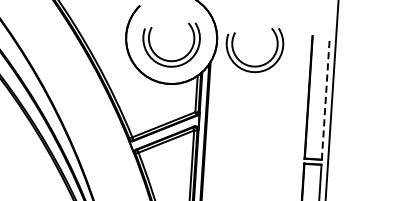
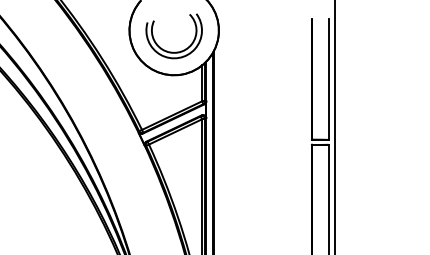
part: (252, 65) -> (255, 51), removed
line: (326, 98) -> (329, 79), dashed -> solid

